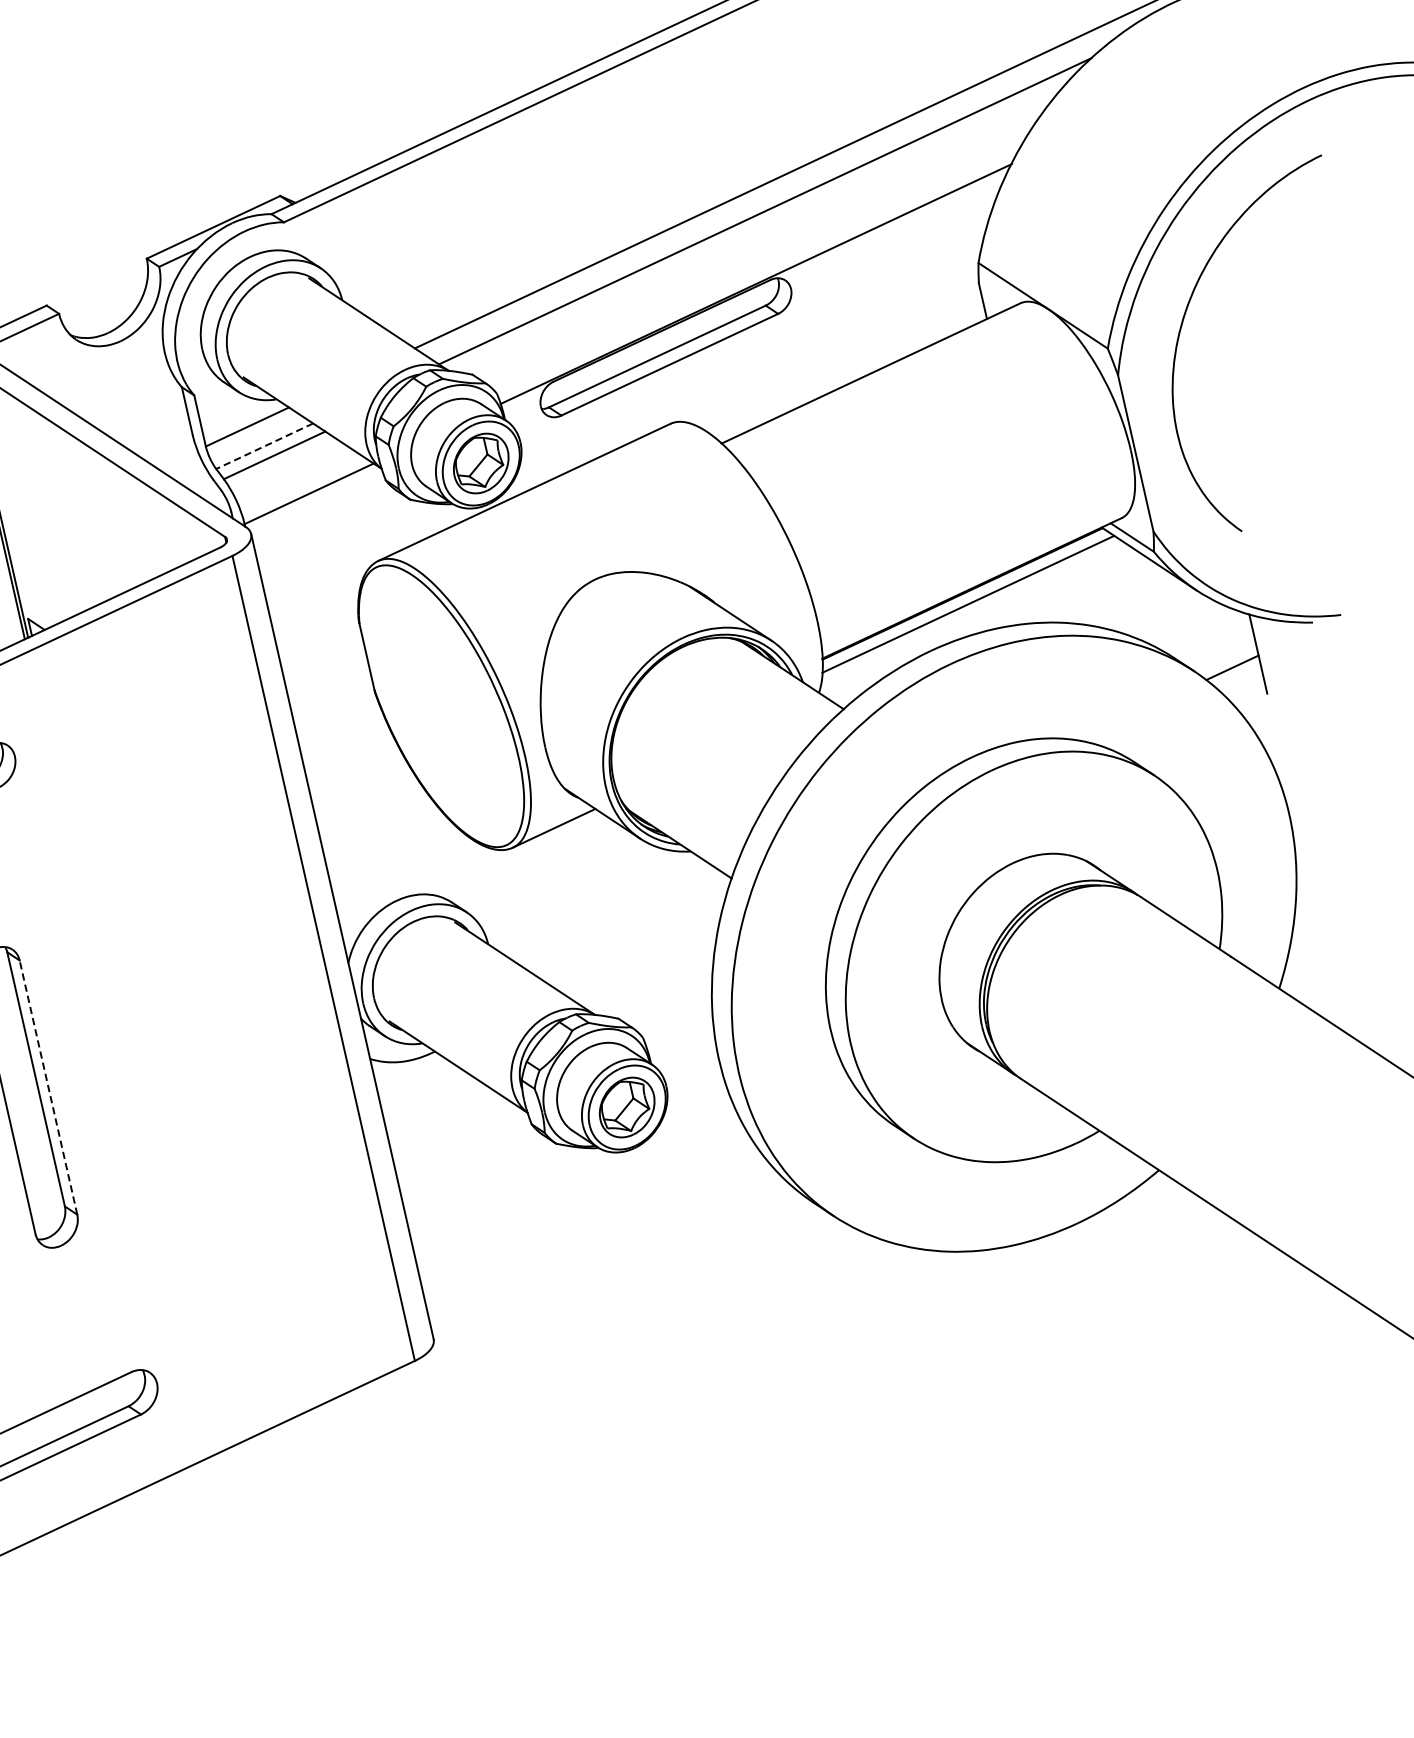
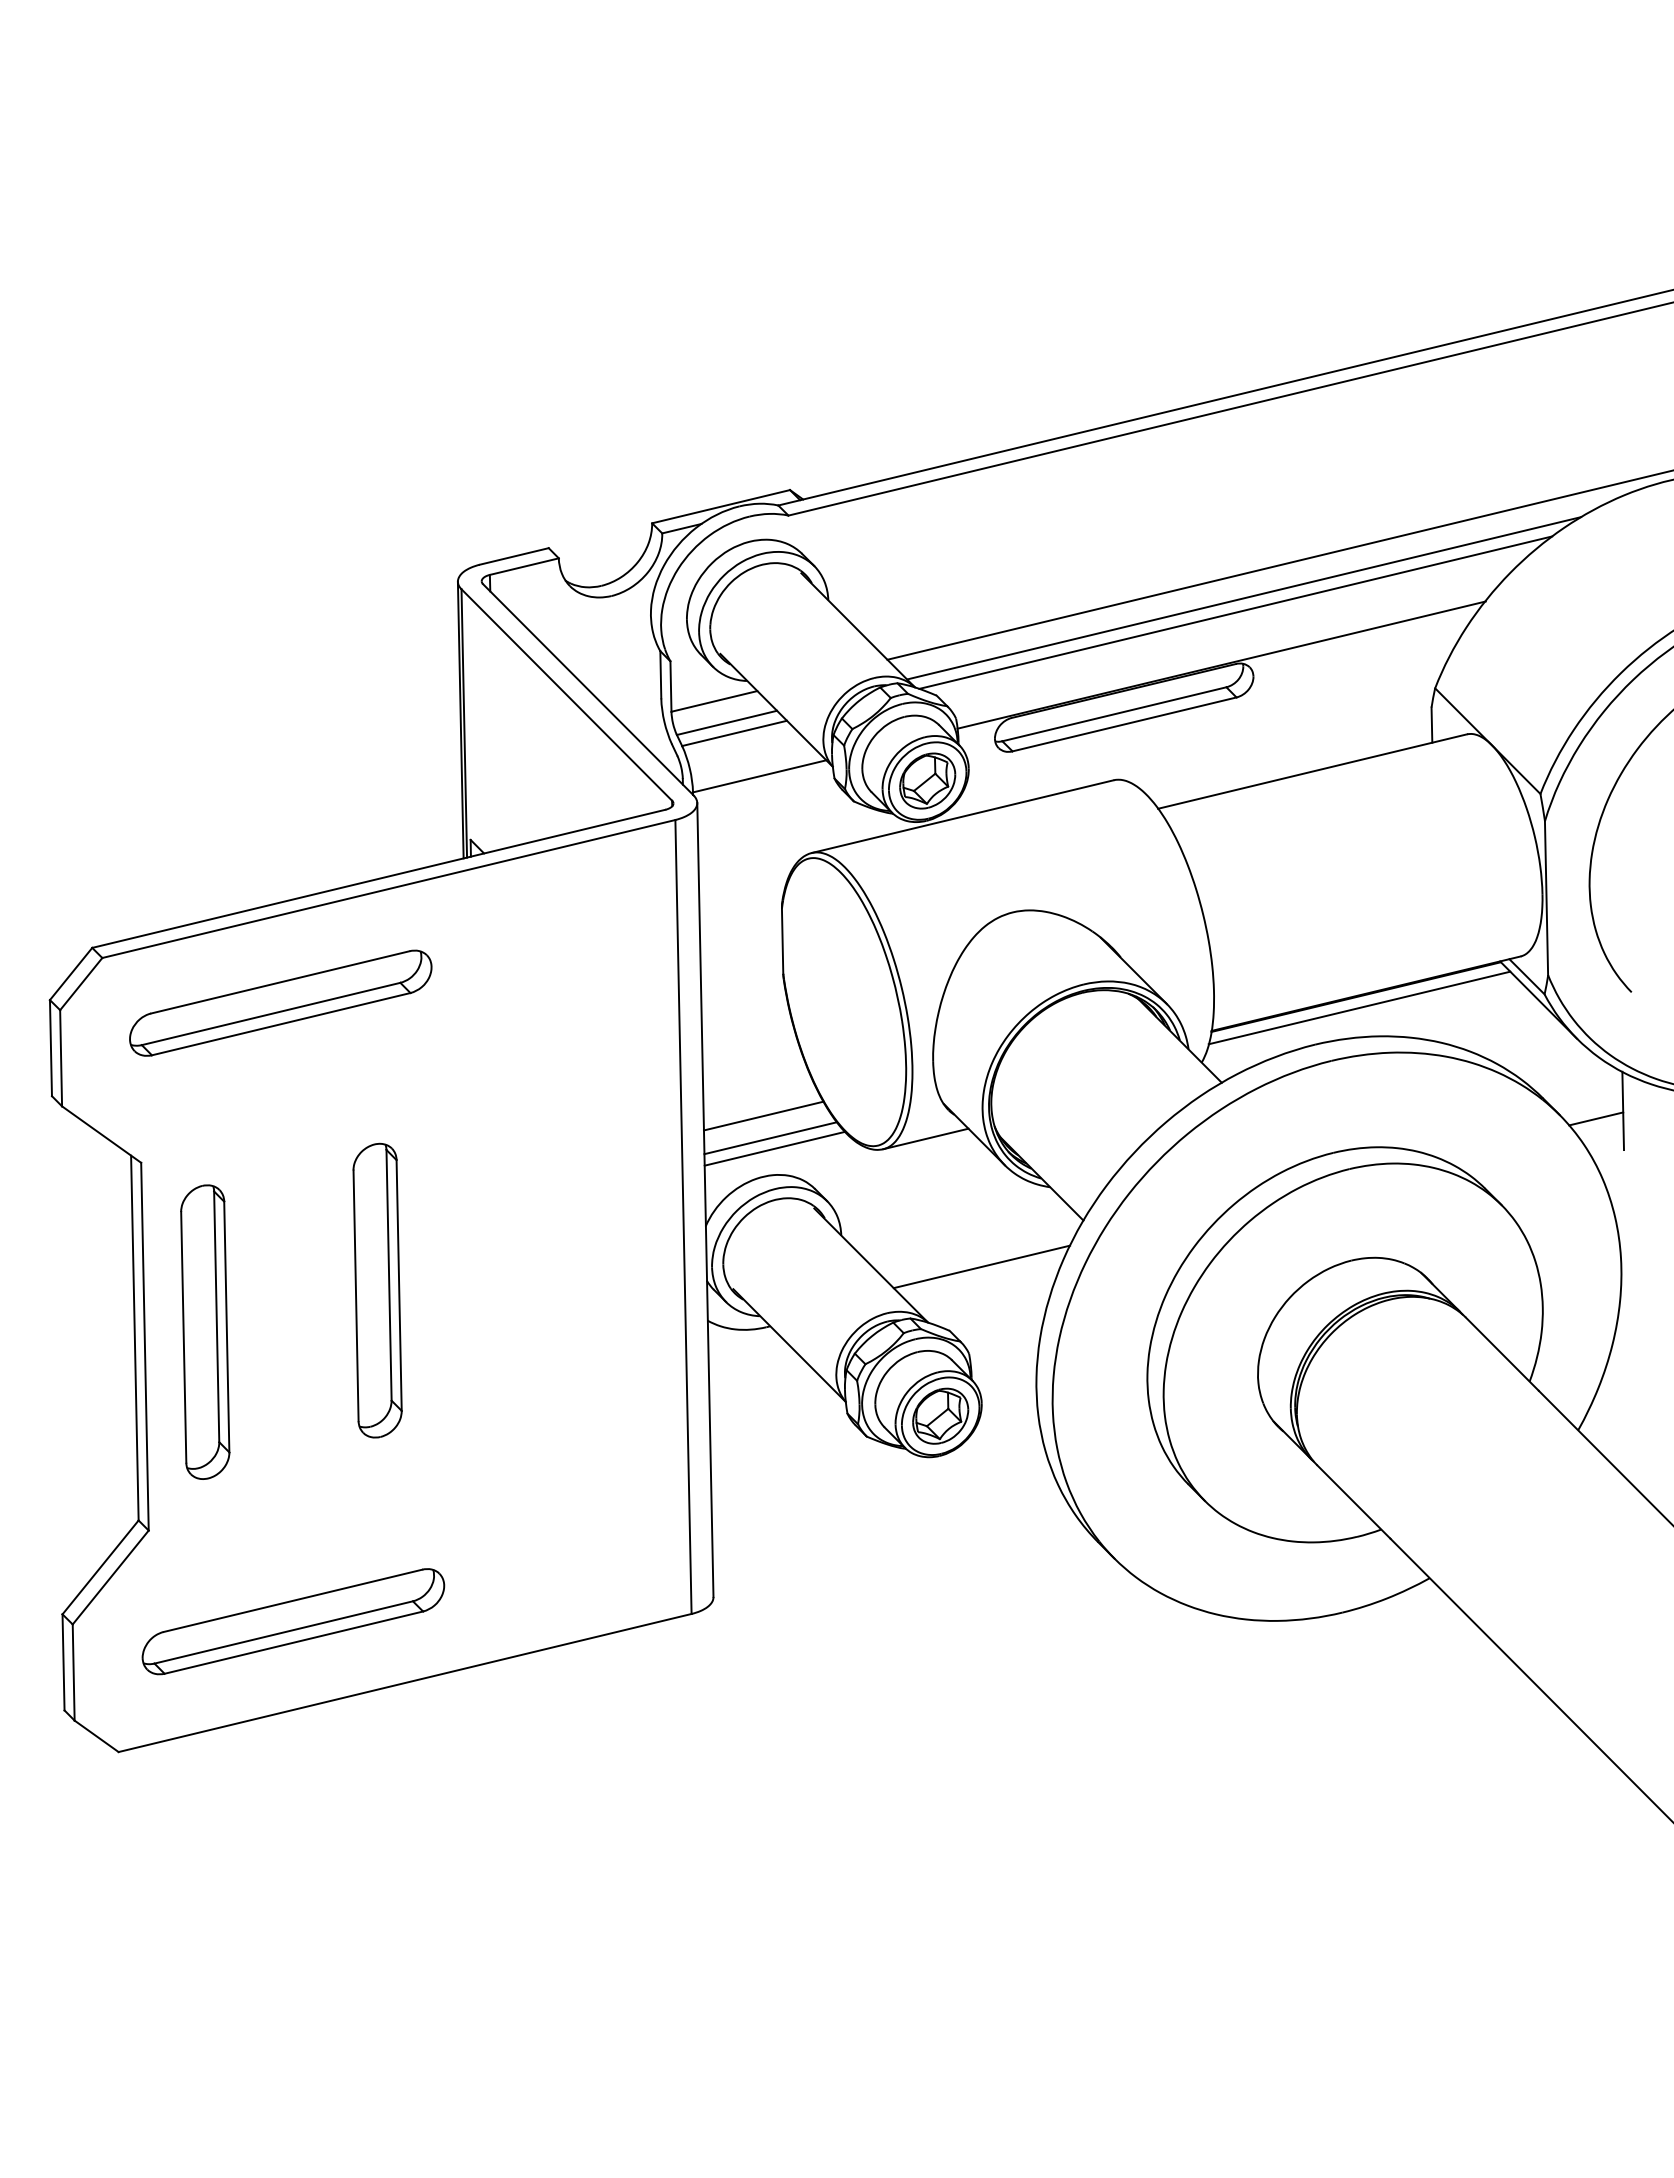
line: (759, 227) -> (1235, 612), added
line: (265, 445) -> (727, 722), dashed -> solid
line: (383, 838) -> (763, 1115), added
line: (395, 860) -> (770, 1138), added
line: (402, 869) -> (774, 1148), added
line: (637, 946) -> (981, 1266), added
line: (48, 1087) -> (399, 1285), dashed -> solid

